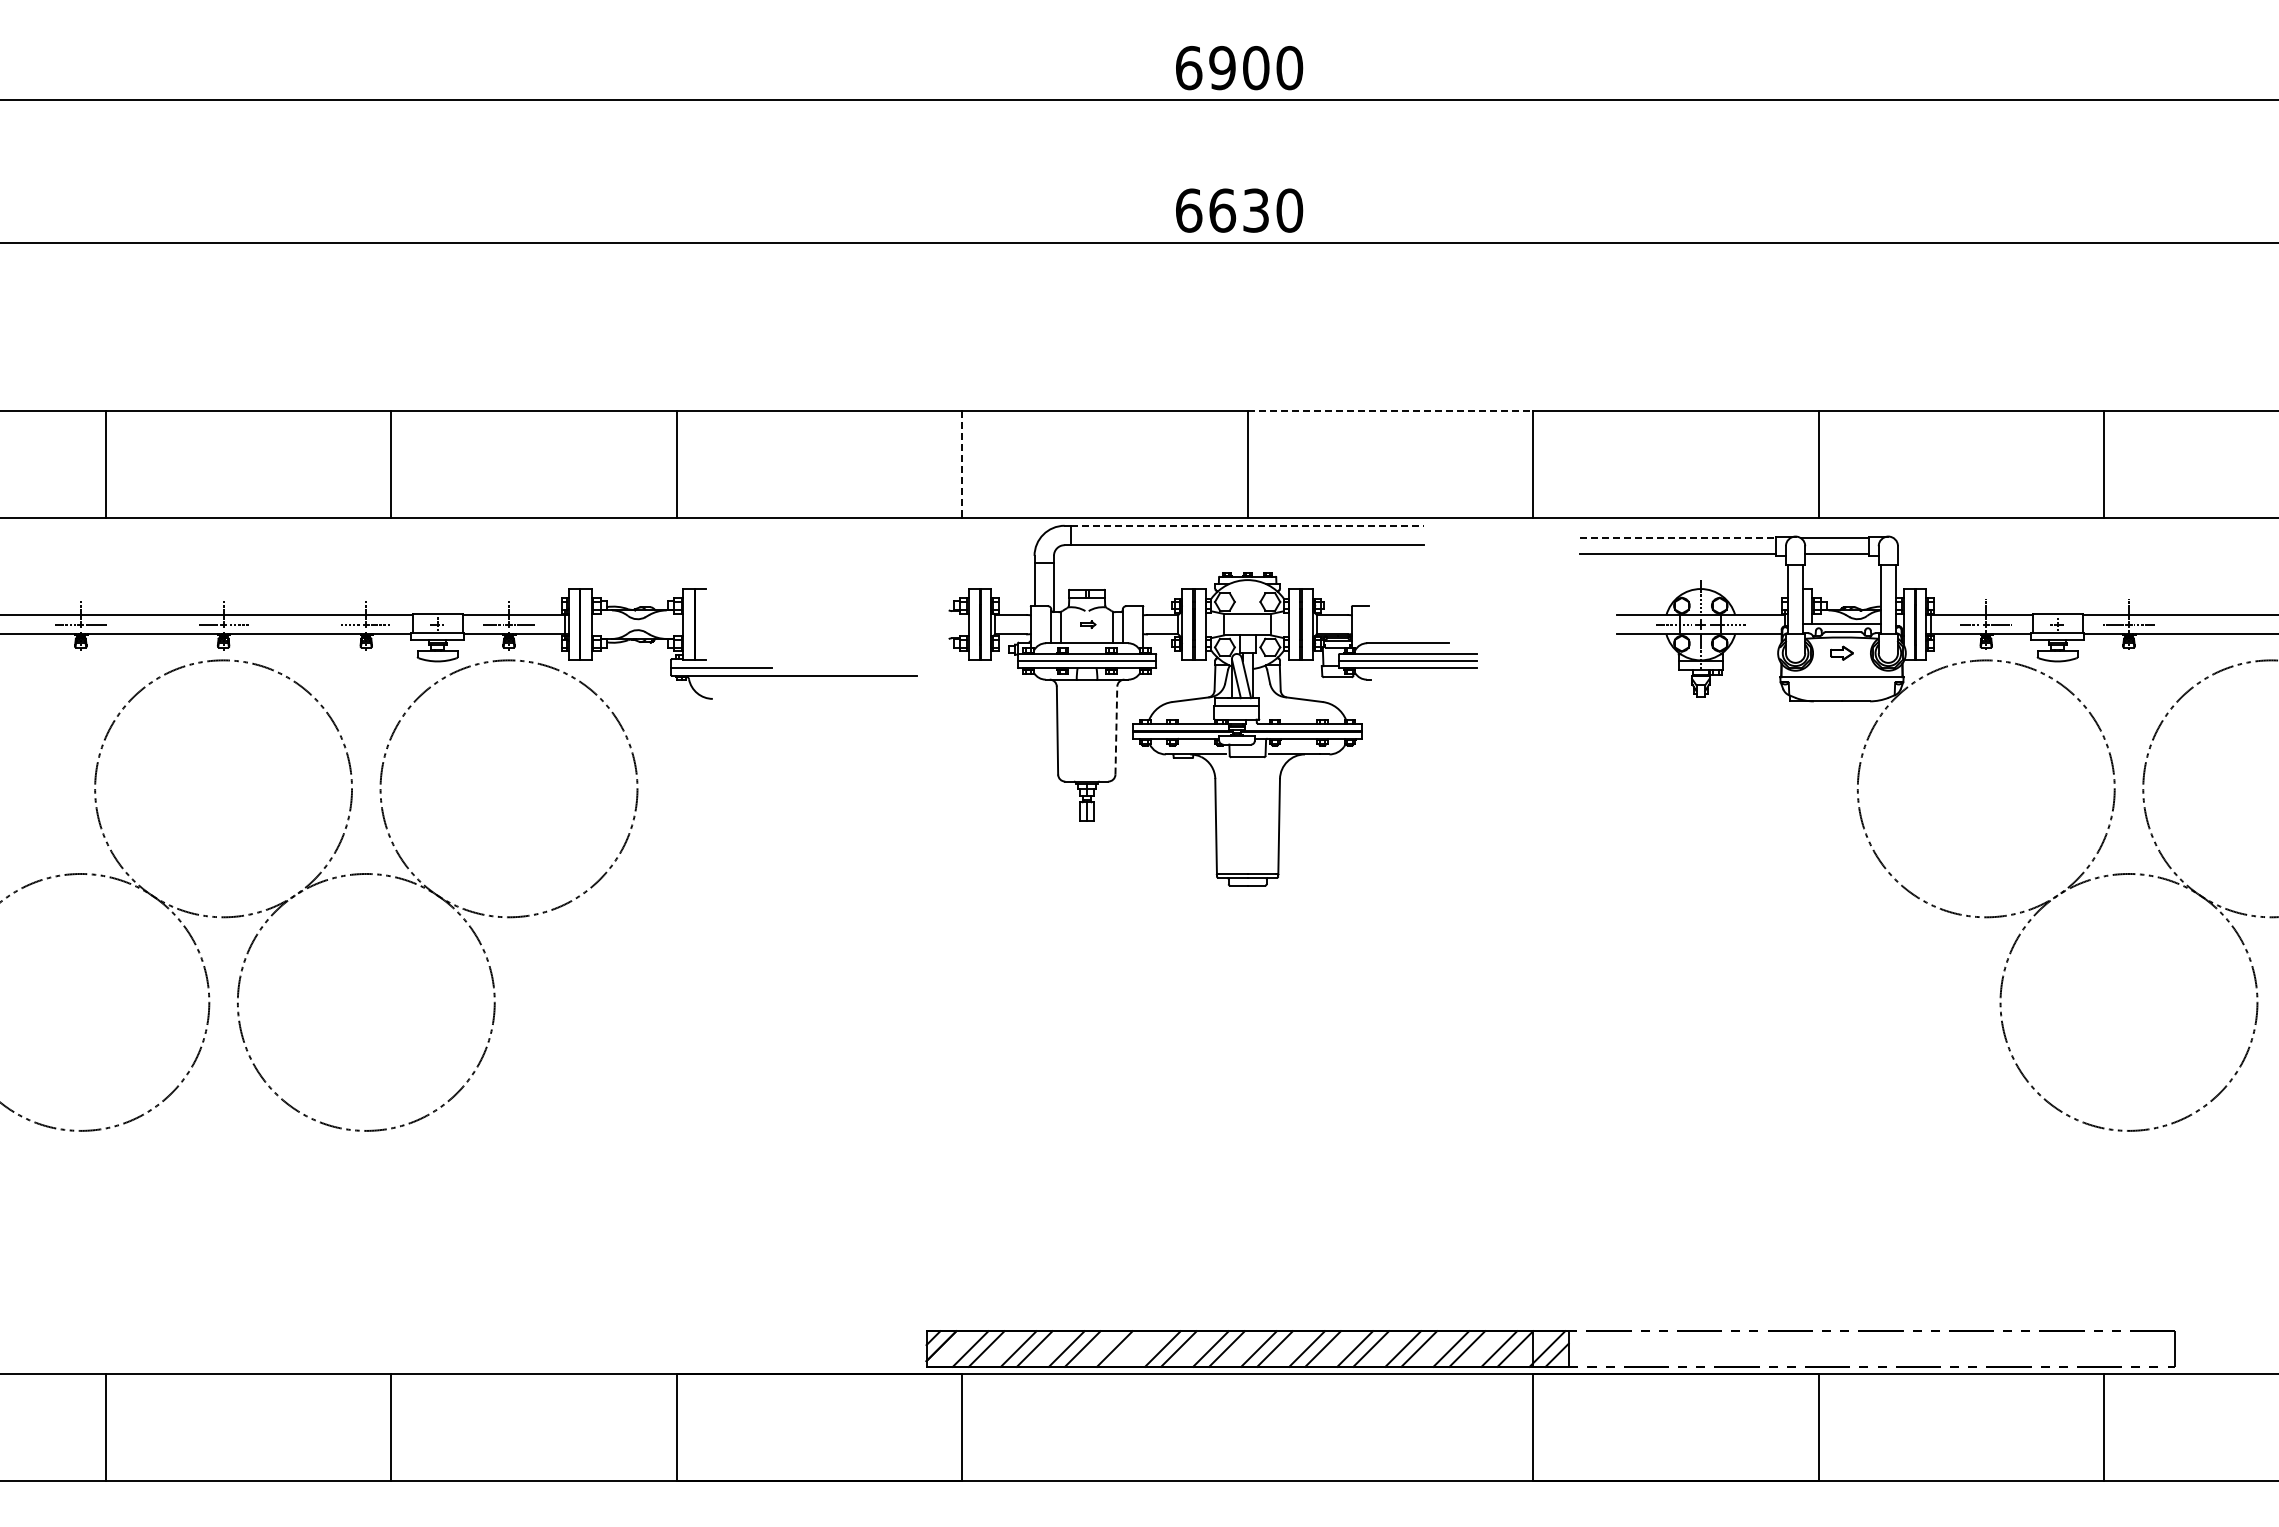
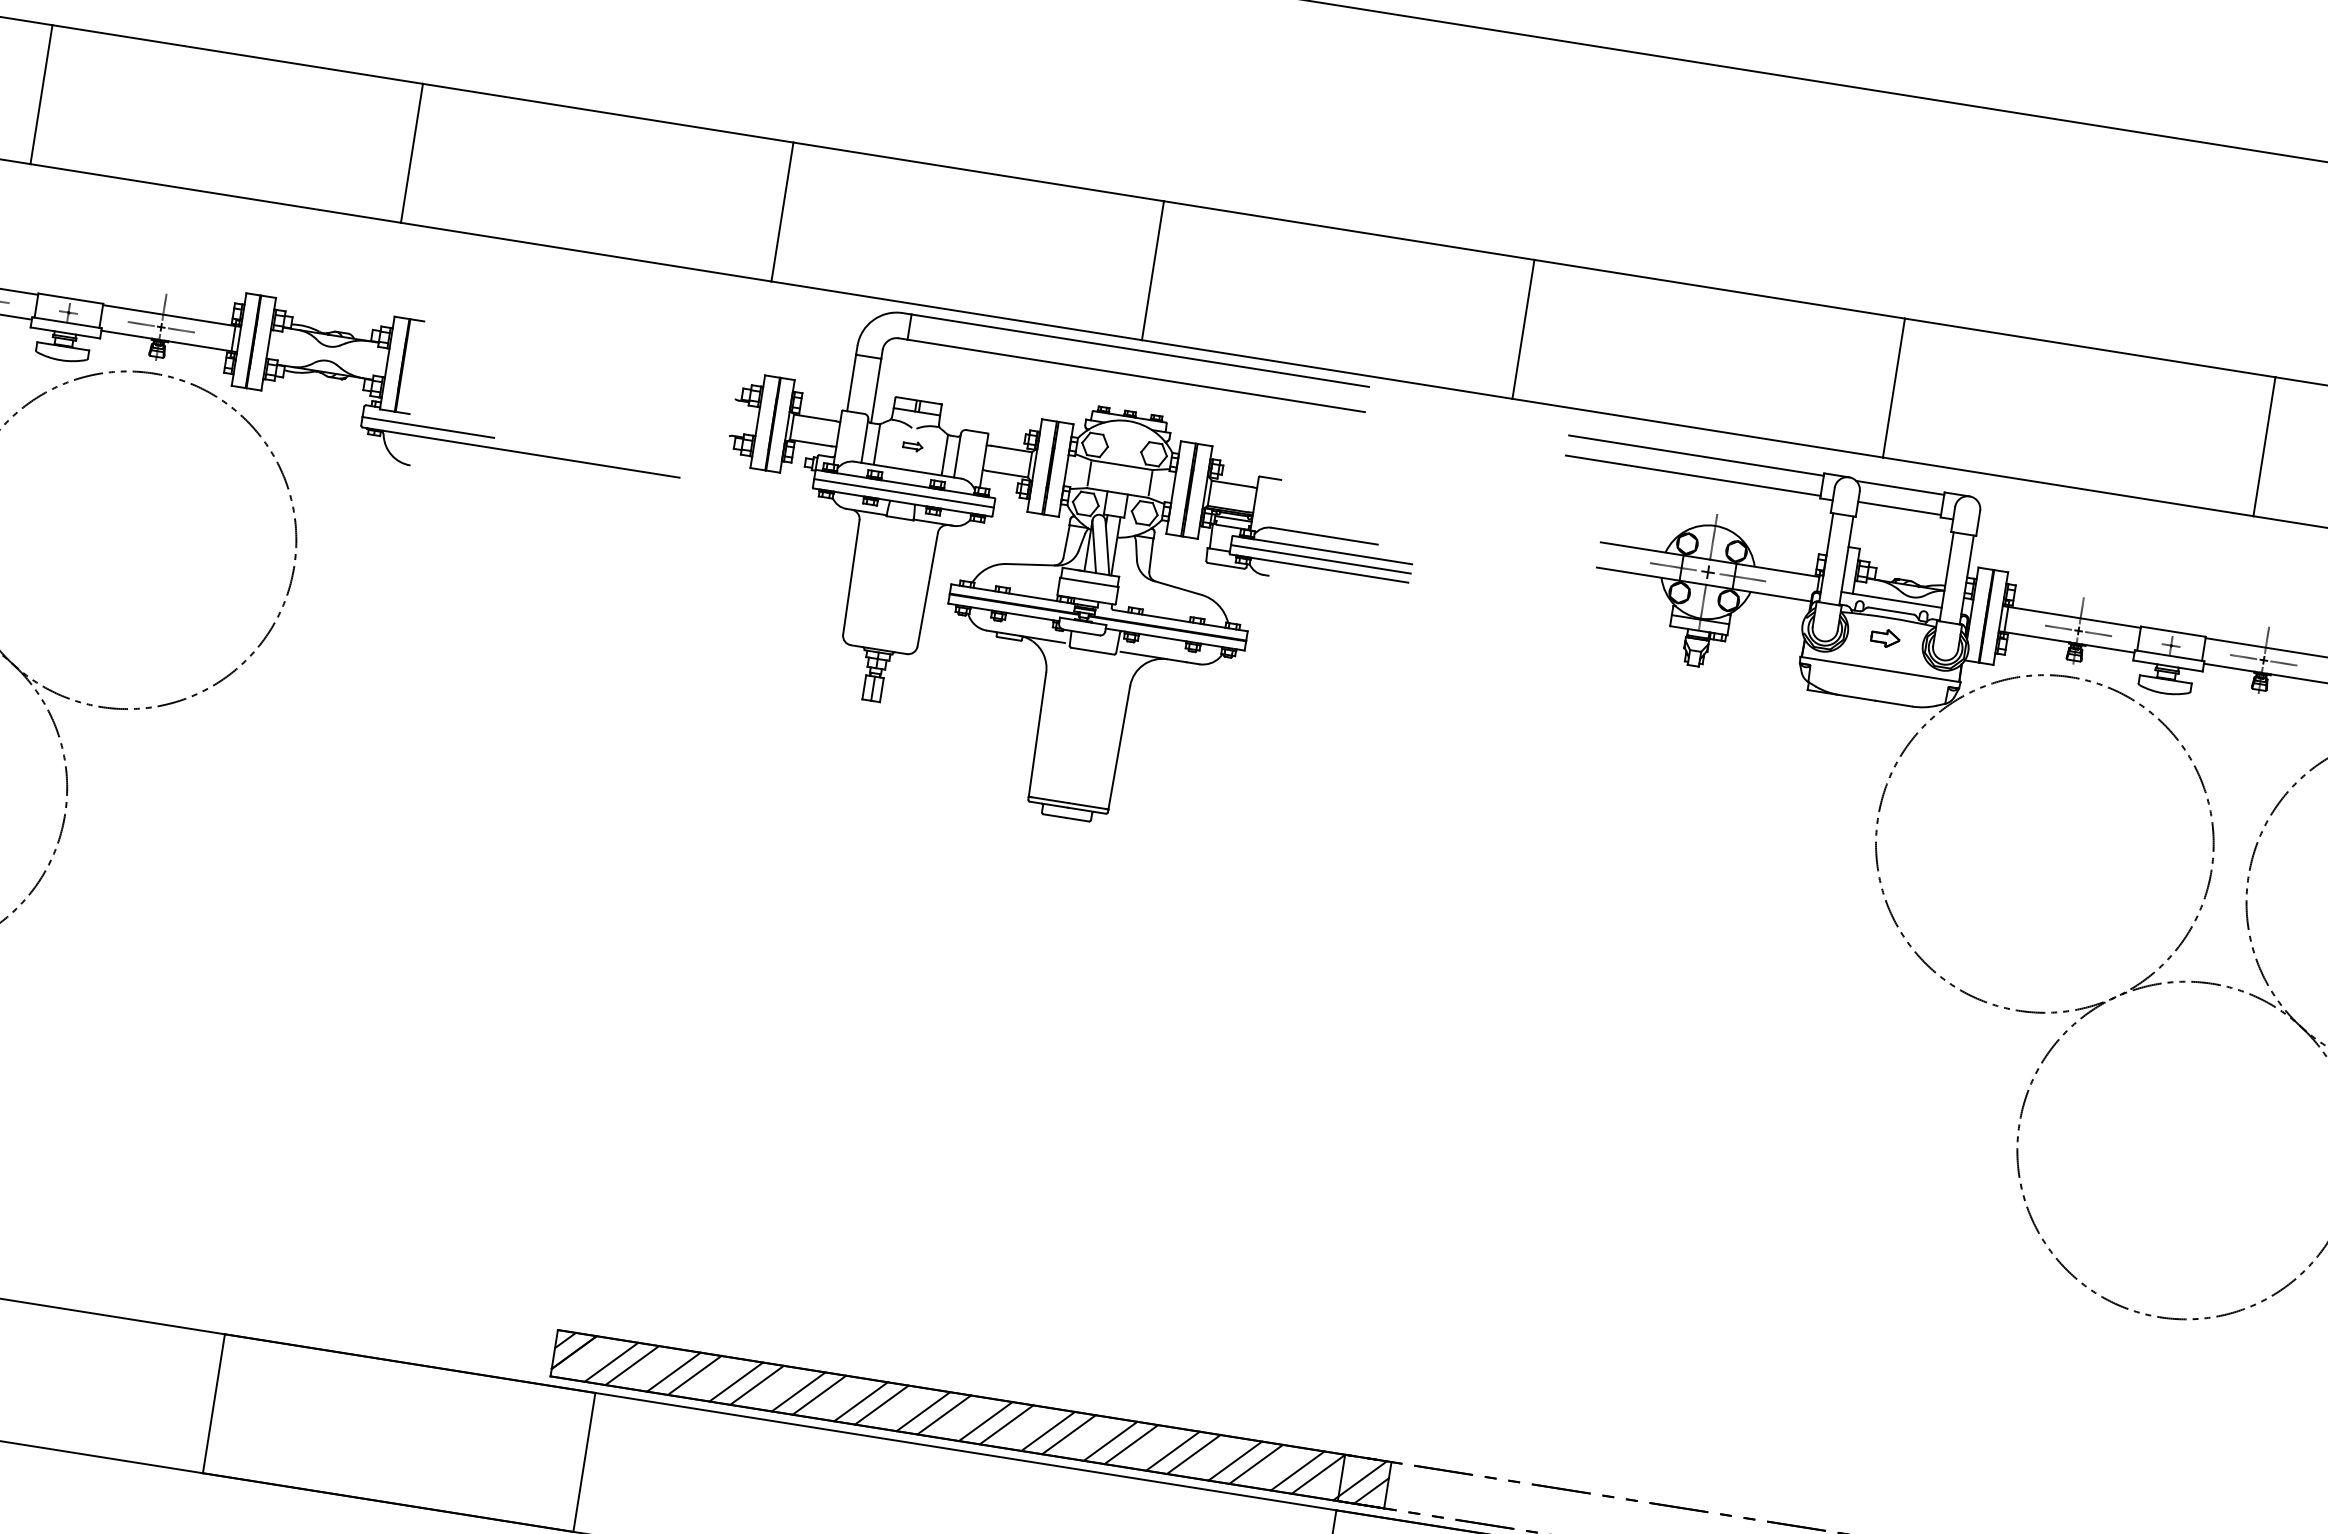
line: (1390, 410) -> (1349, 230), dashed -> solid
line: (962, 464) -> (782, 212), dashed -> solid
line: (1248, 525) -> (1141, 350), dashed -> solid
line: (1678, 538) -> (1696, 455), dashed -> solid
line: (1116, 730) -> (927, 589), dashed -> solid
line: (1130, 1348) -> (819, 1394), added

